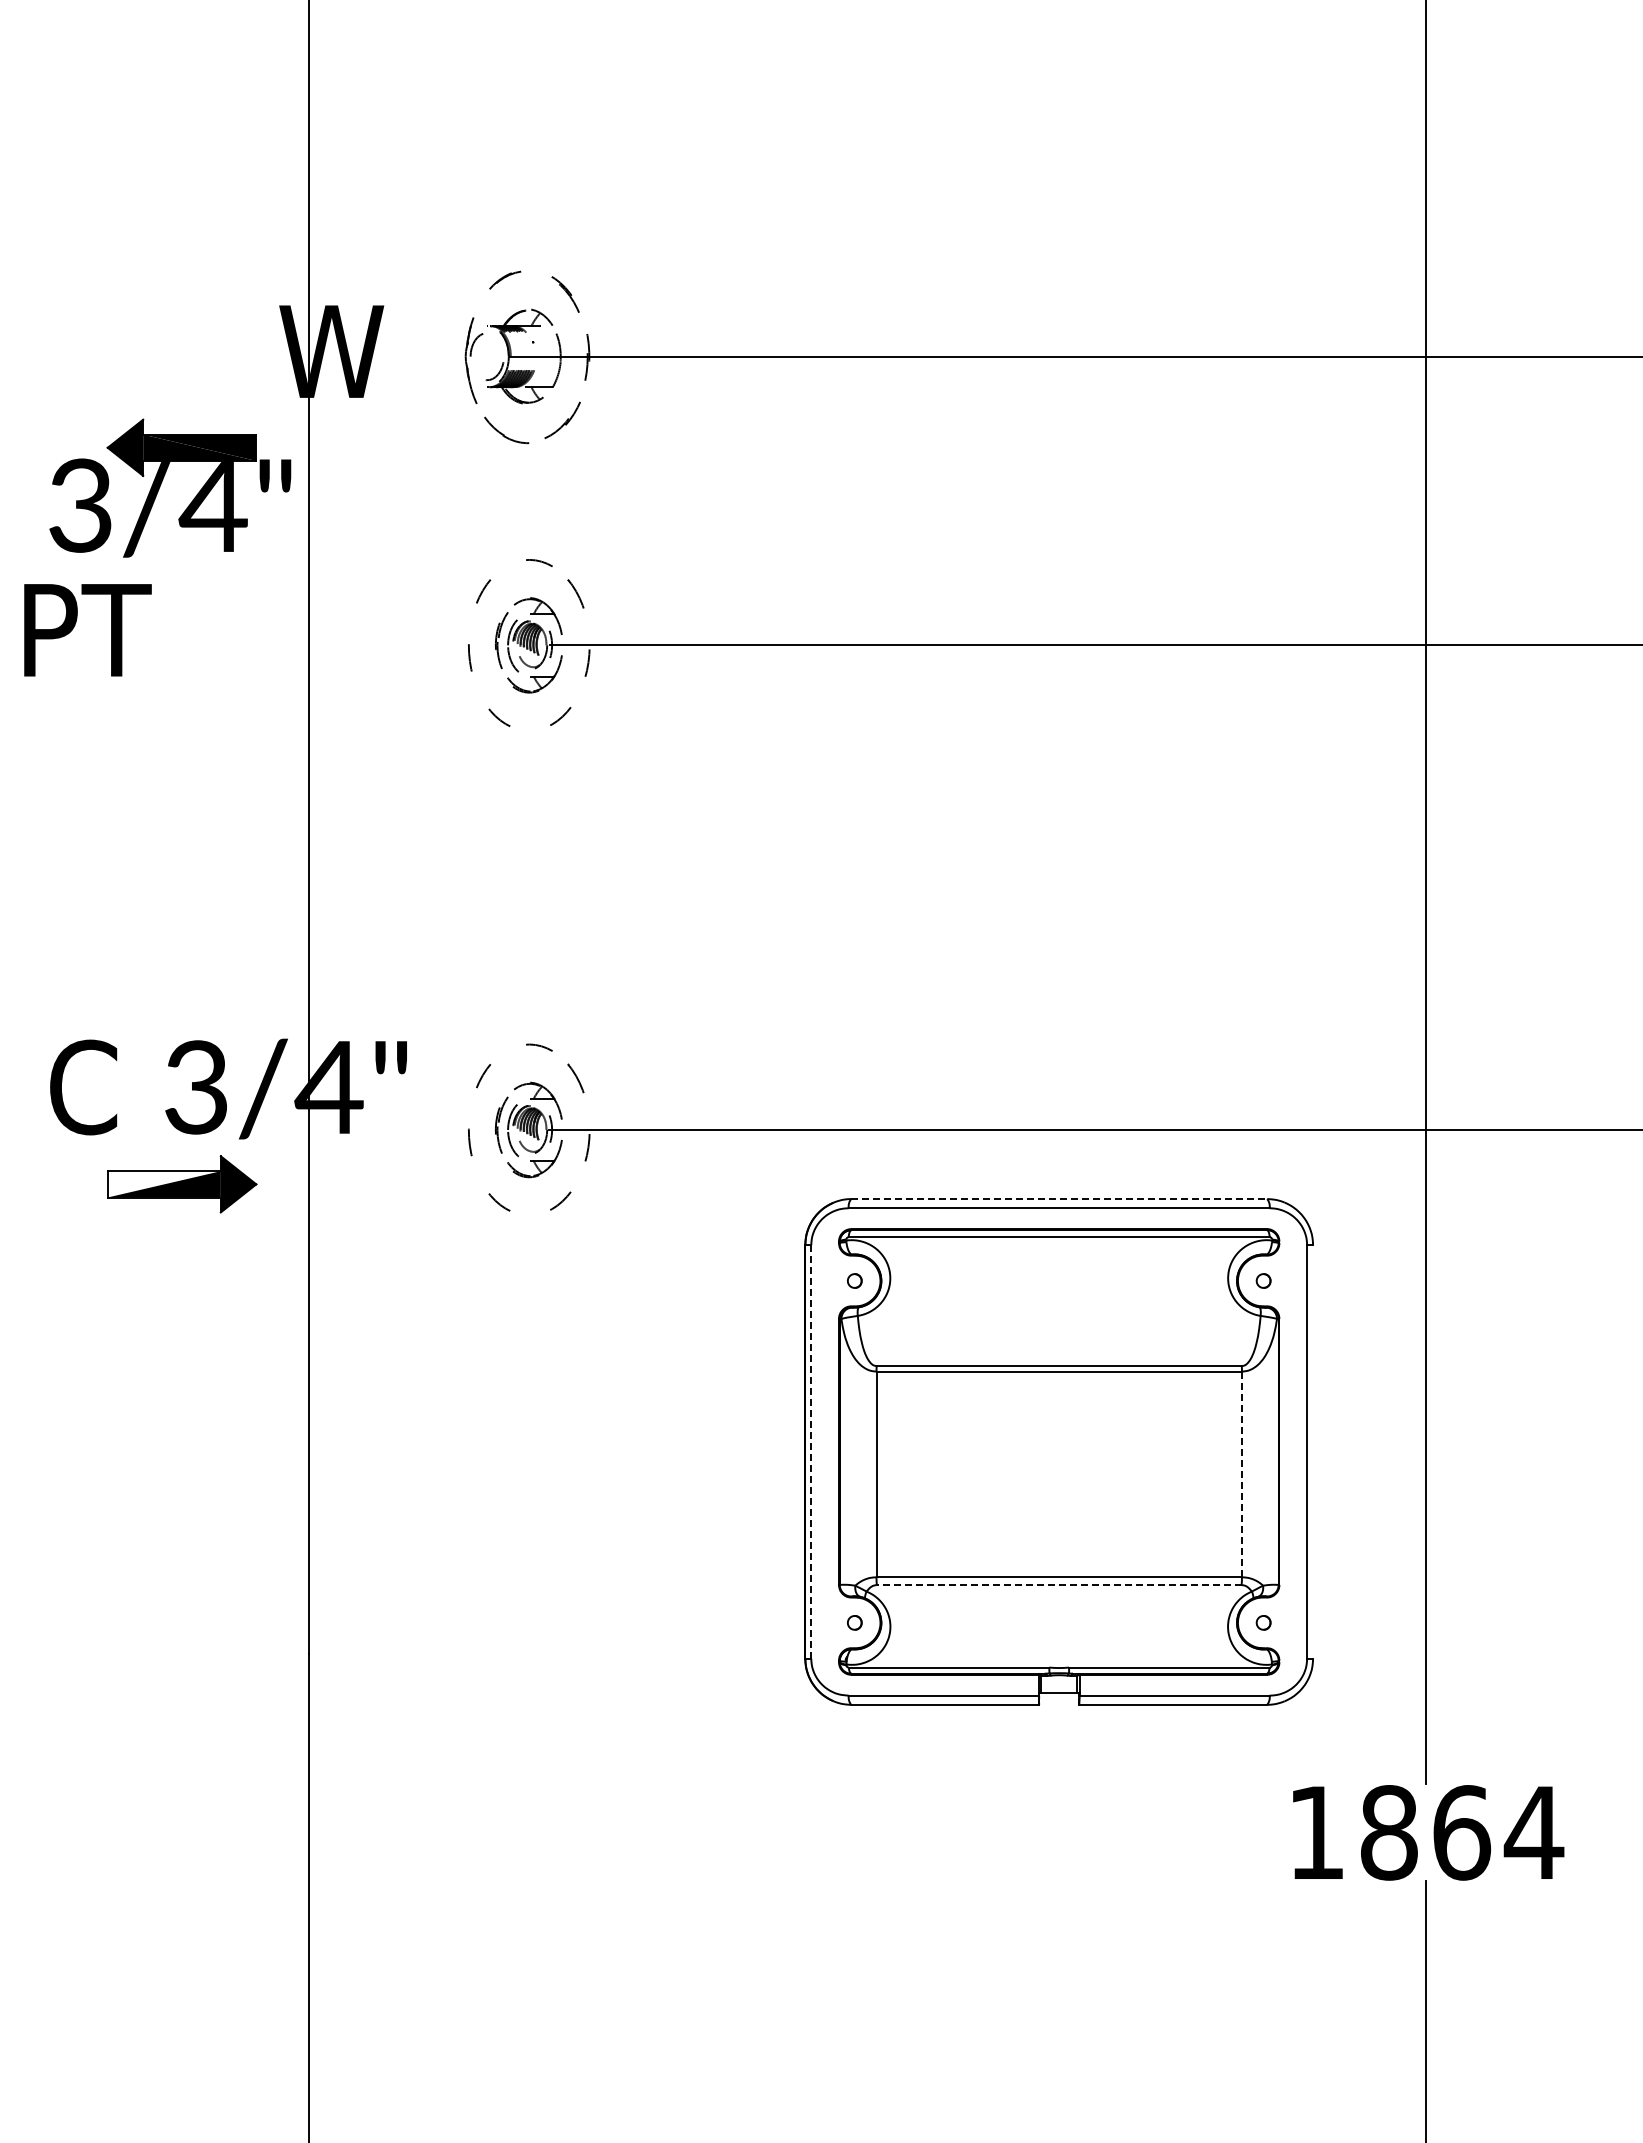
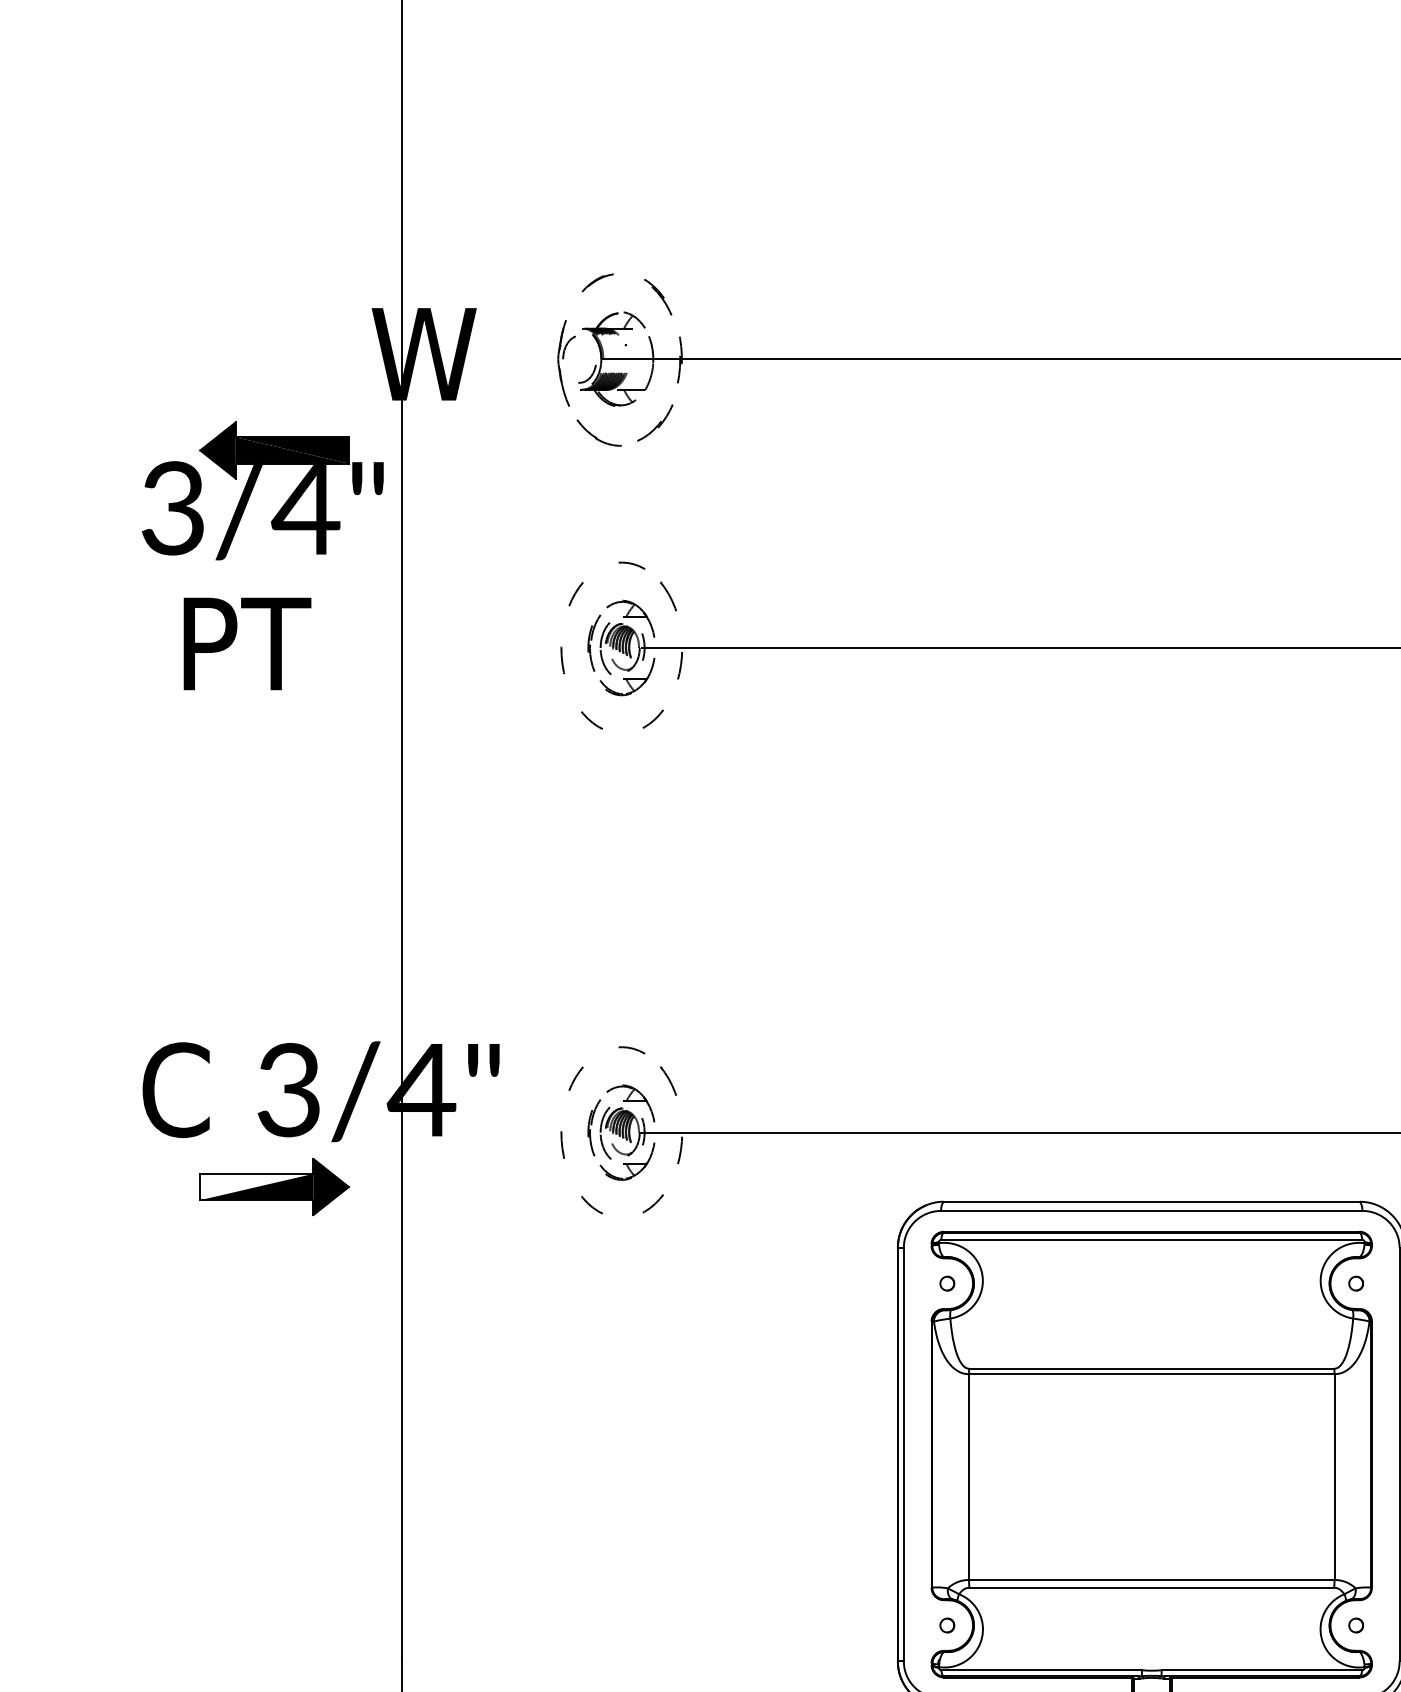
text: (87, 630) -> (247, 644), moved
line: (1059, 1199) -> (1152, 1202), dashed -> solid
line: (811, 1451) -> (904, 1454), dashed -> solid
line: (1241, 1474) -> (1334, 1477), dashed -> solid
line: (1058, 1585) -> (1151, 1588), dashed -> solid

